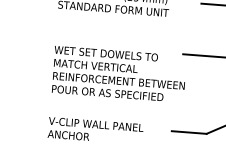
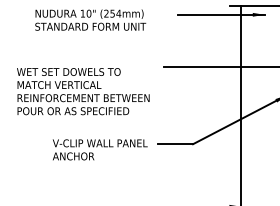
text: (119, 74) -> (83, 91), moved
text: (94, 130) -> (99, 149), moved

